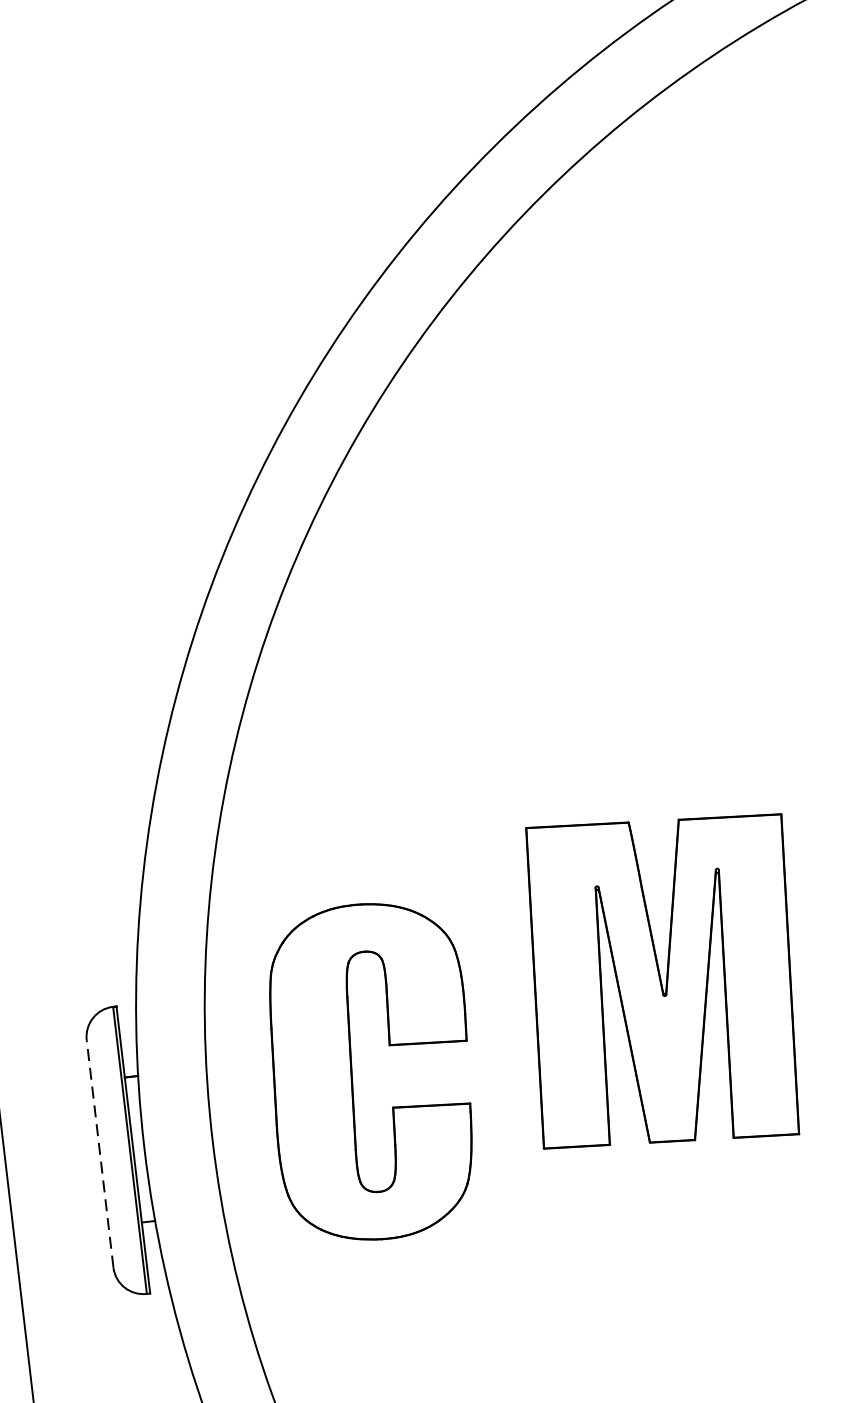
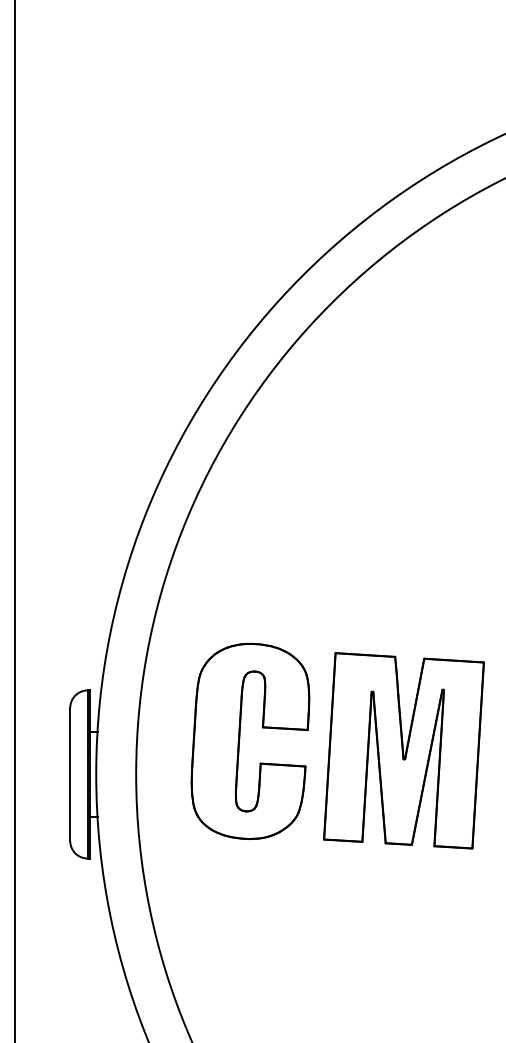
part: (663, 980) -> (404, 750), moved
part: (353, 1070) -> (240, 739), moved
line: (100, 1153) -> (70, 774), dashed -> solid

